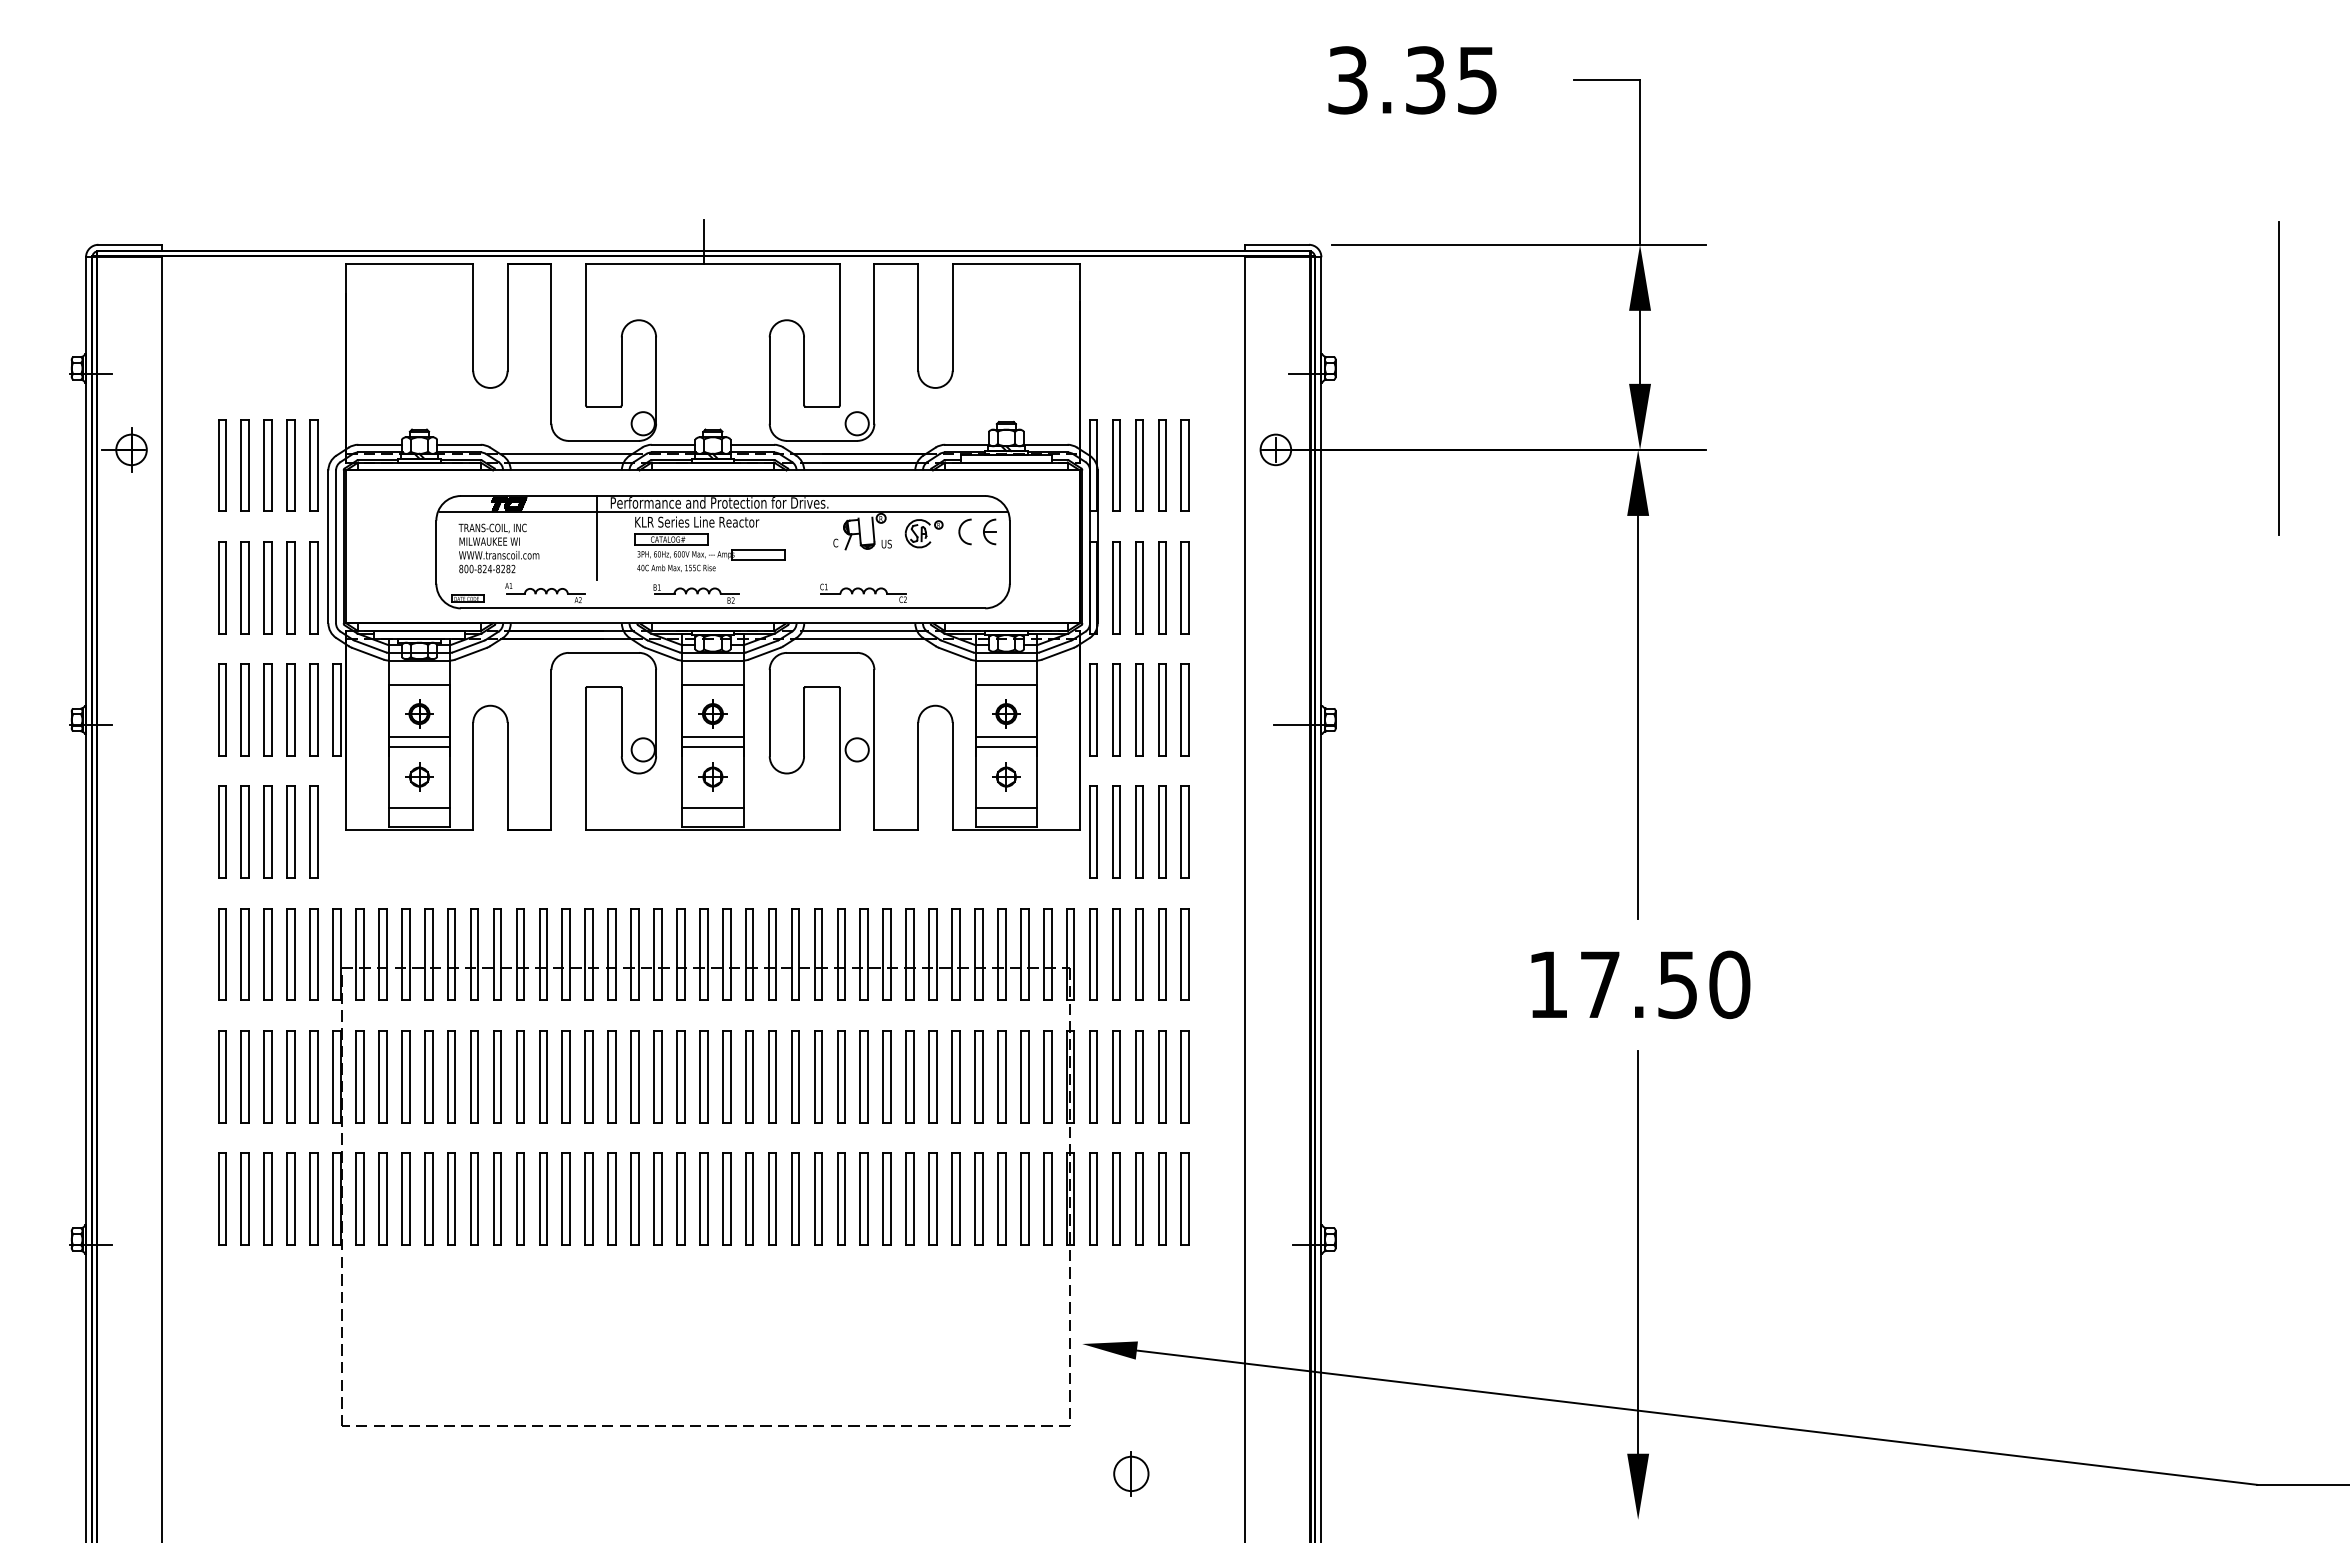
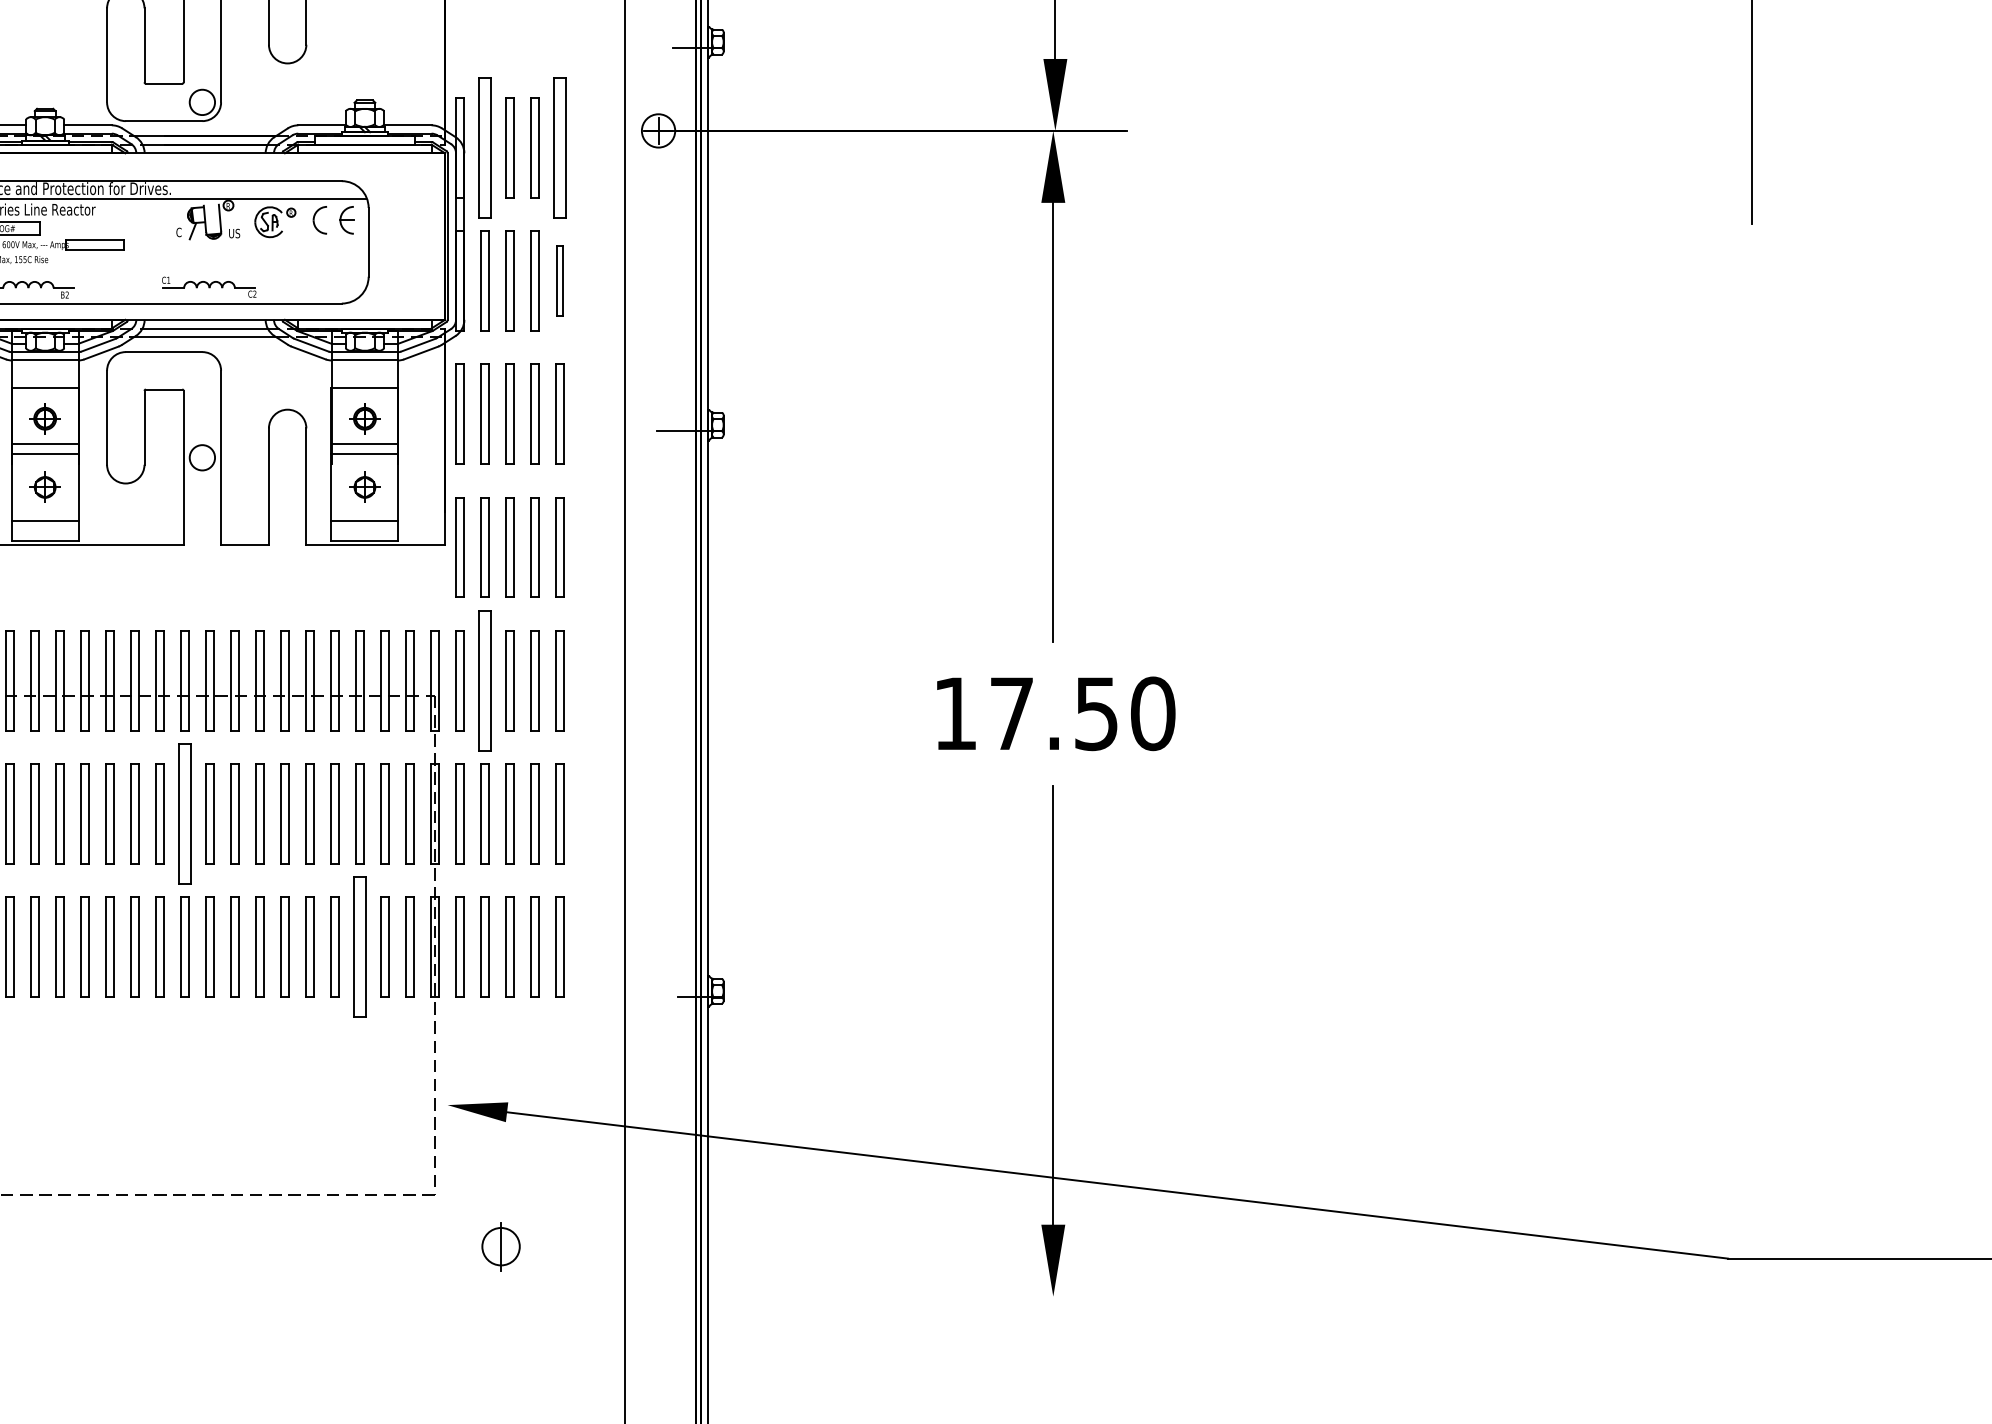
part: (1116, 465) -> (484, 147), size x1.4
part: (1184, 465) -> (558, 147), size x1.4
part: (1184, 587) -> (558, 280), size x0.7
part: (1116, 954) -> (484, 680), size x1.4
part: (841, 1076) -> (185, 813), size x1.4
part: (1001, 1198) -> (359, 946), size x1.4

